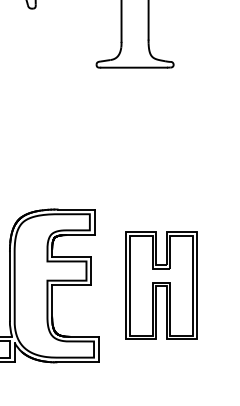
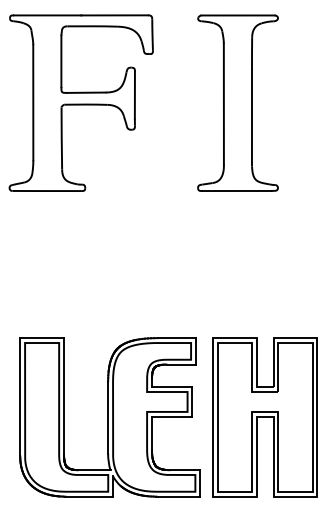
part: (160, 286) -> (264, 417), size x1.43

